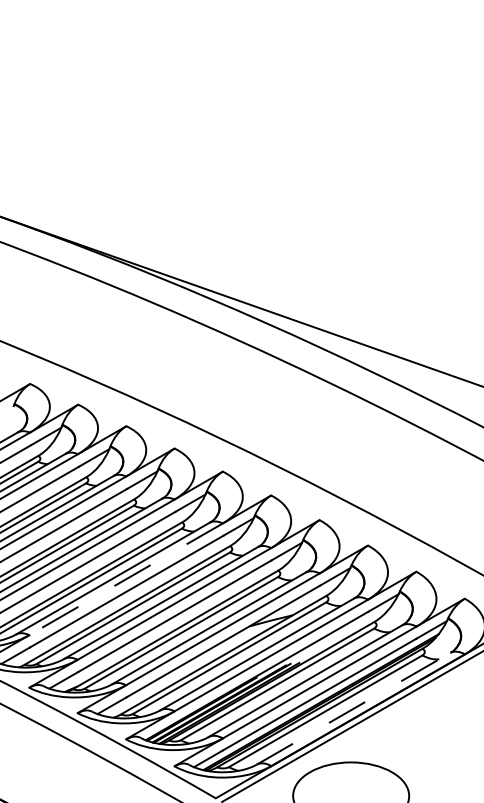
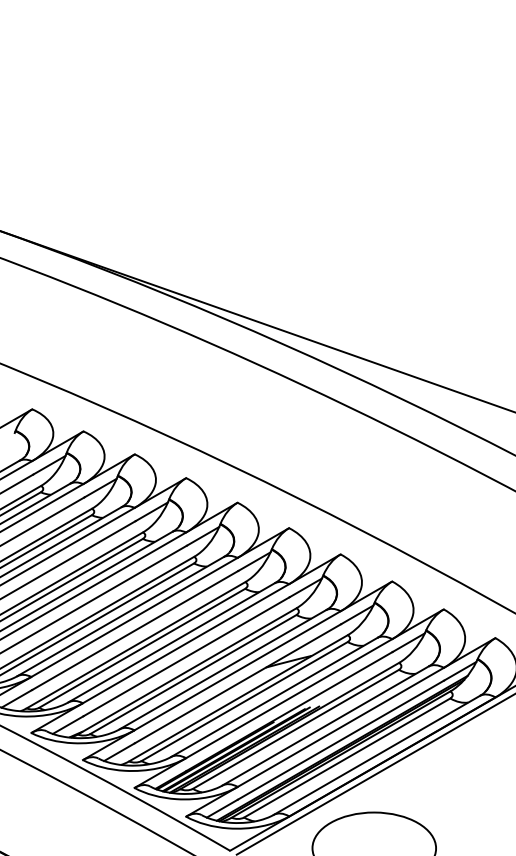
line: (126, 579) -> (134, 617), dashed -> solid
line: (354, 708) -> (377, 755), dashed -> solid

